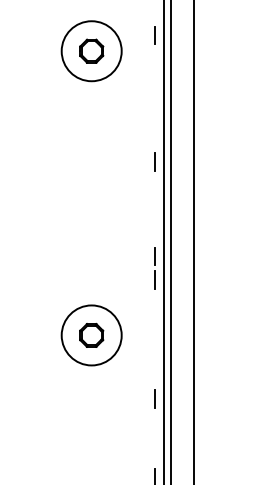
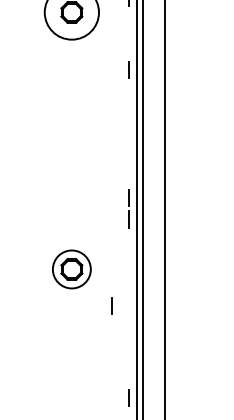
line: (154, 161) -> (128, 69), moved
circle: (91, 335) -> (71, 269), size x0.7
line: (154, 398) -> (111, 305), moved

